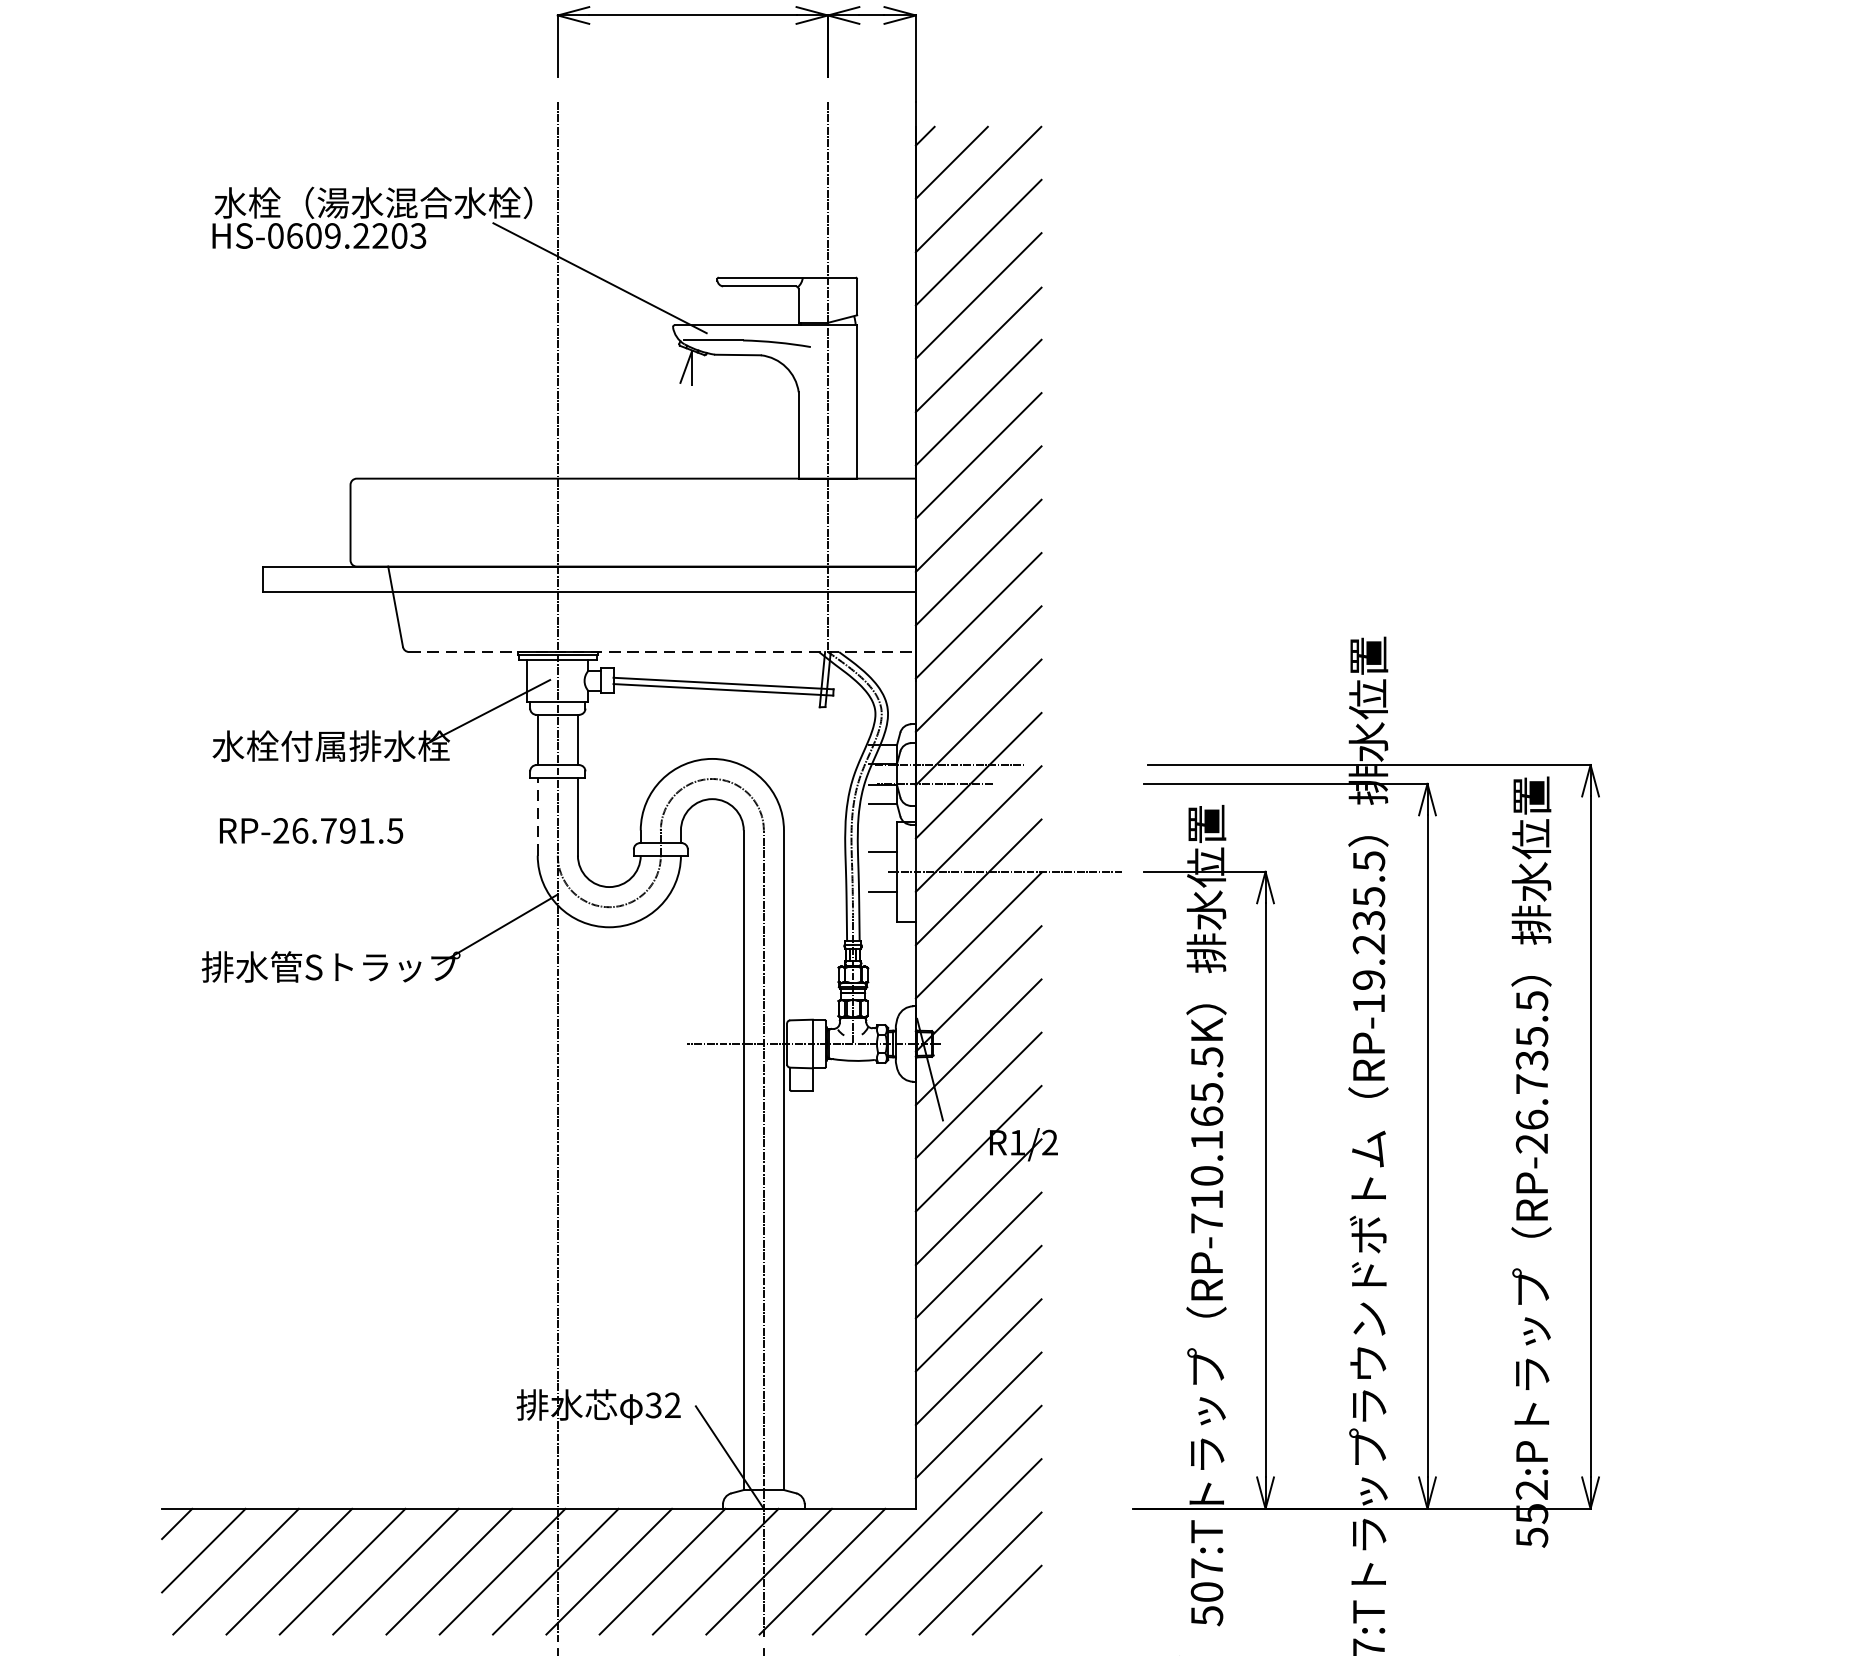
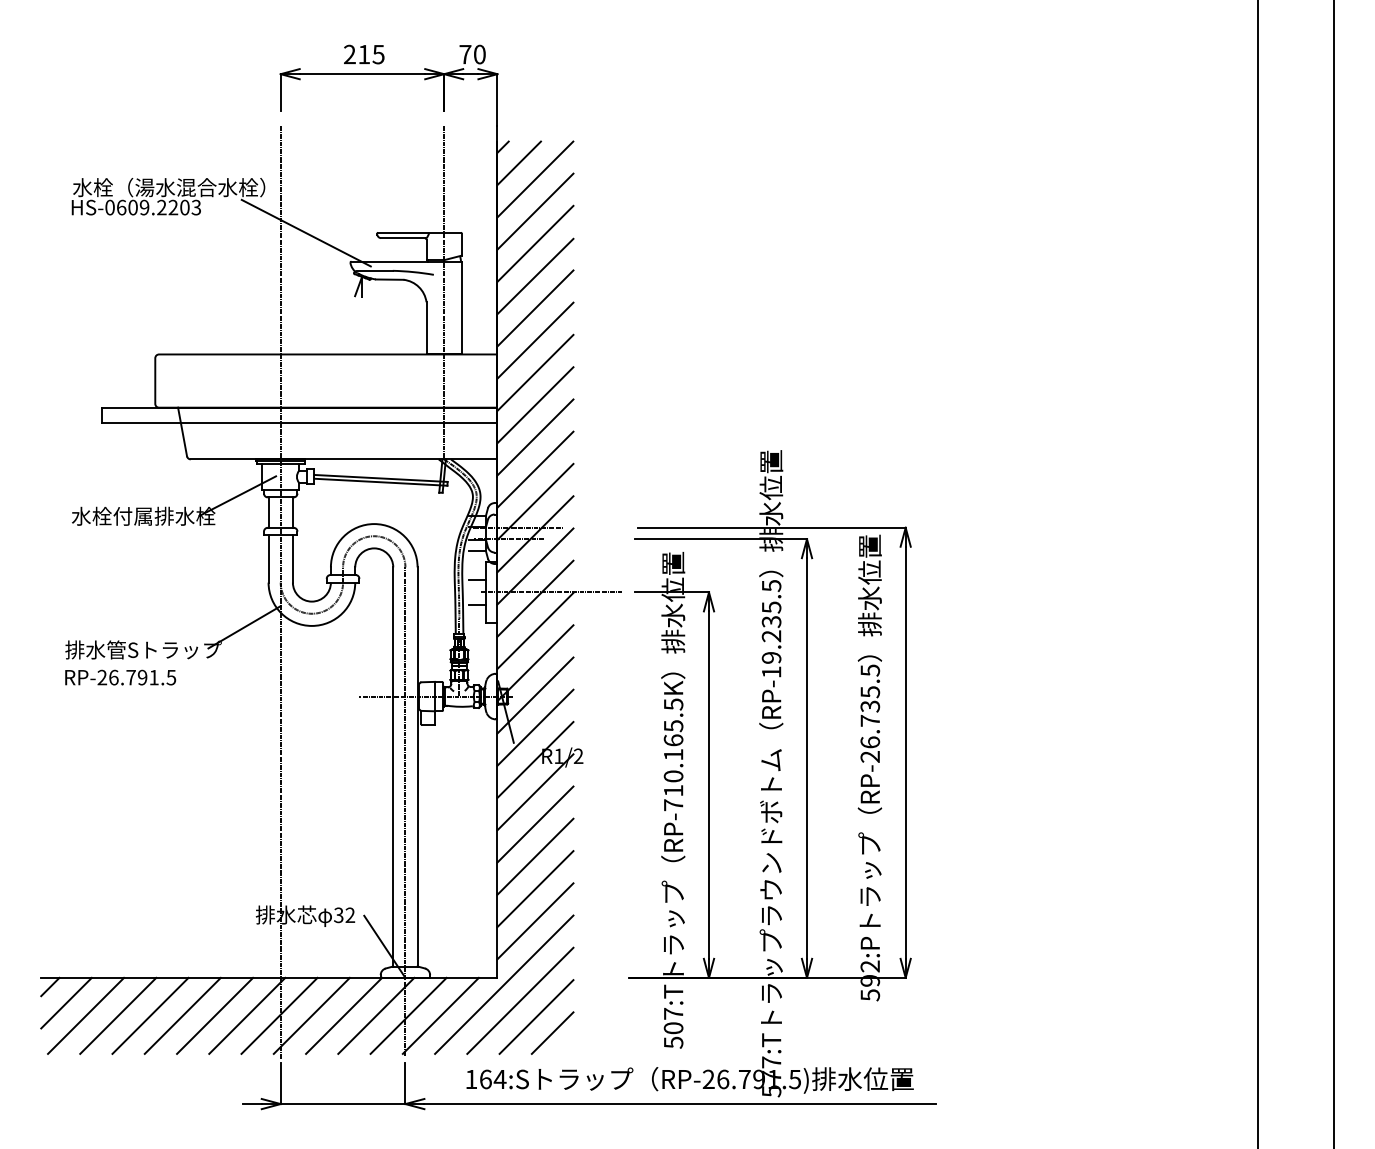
line: (663, 652) -> (344, 459), dashed -> solid
line: (537, 817) -> (268, 559), dashed -> solid
text: (311, 830) -> (120, 677), moved
text: (1530, 1514) -> (869, 981), 552:P -> 592:P

